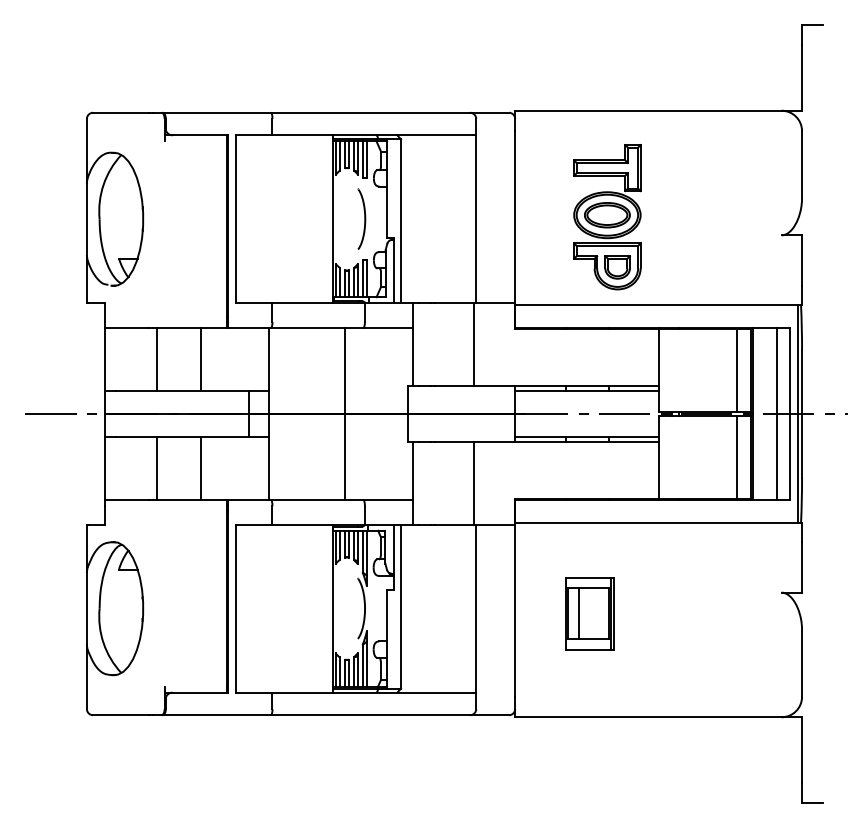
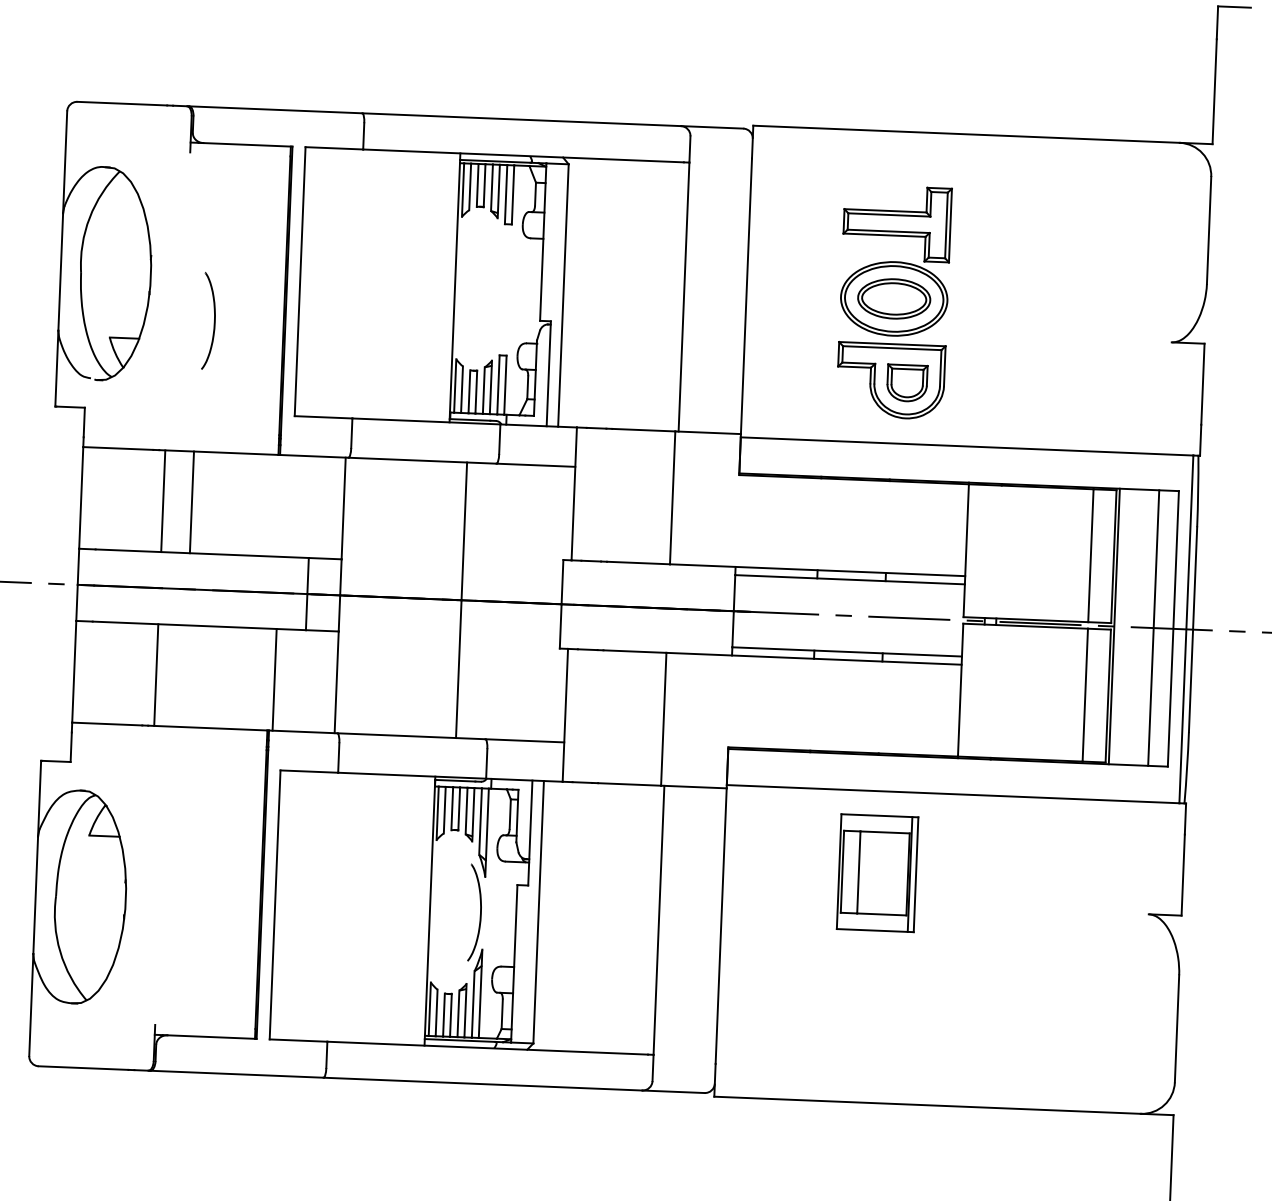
curve: (364, 218) -> (213, 320), moved
line: (200, 359) -> (191, 502), moved
line: (200, 468) -> (274, 680), moved
part: (589, 613) -> (876, 872), moved

